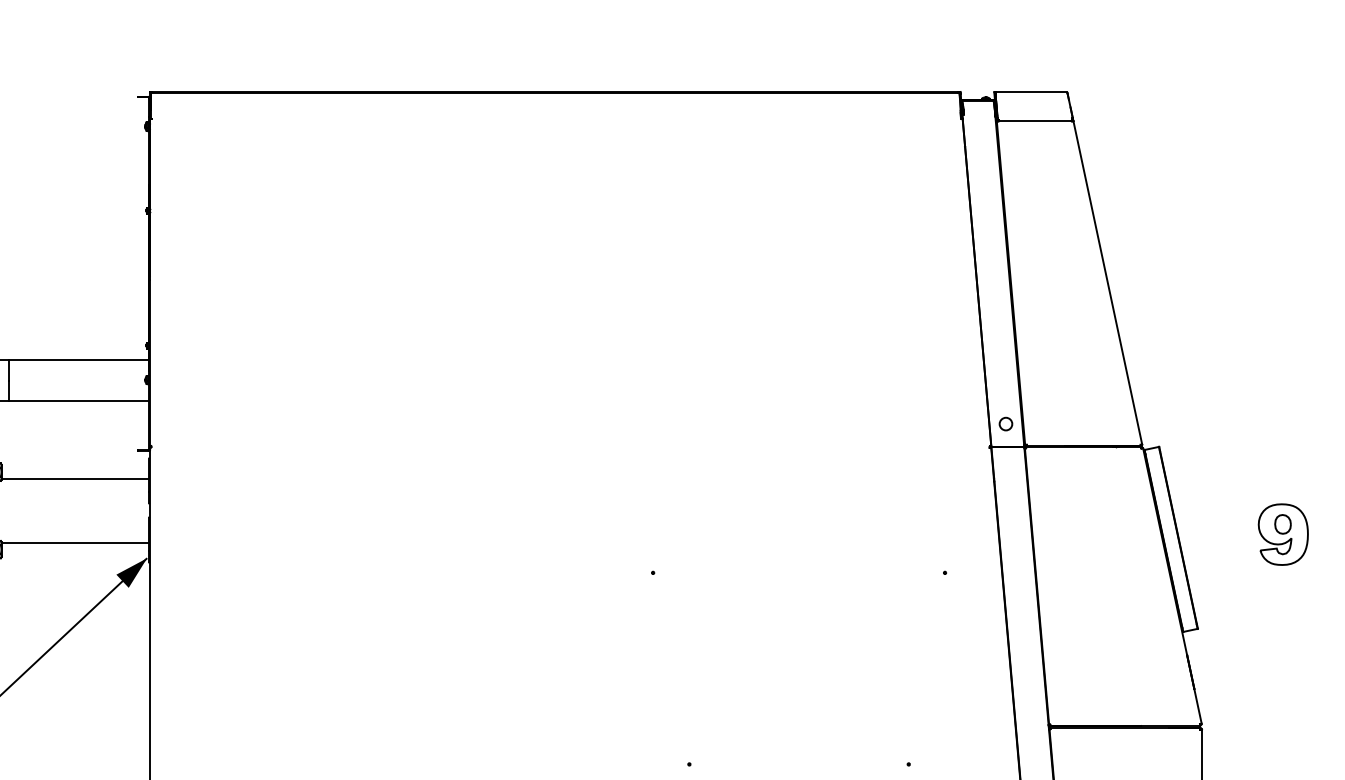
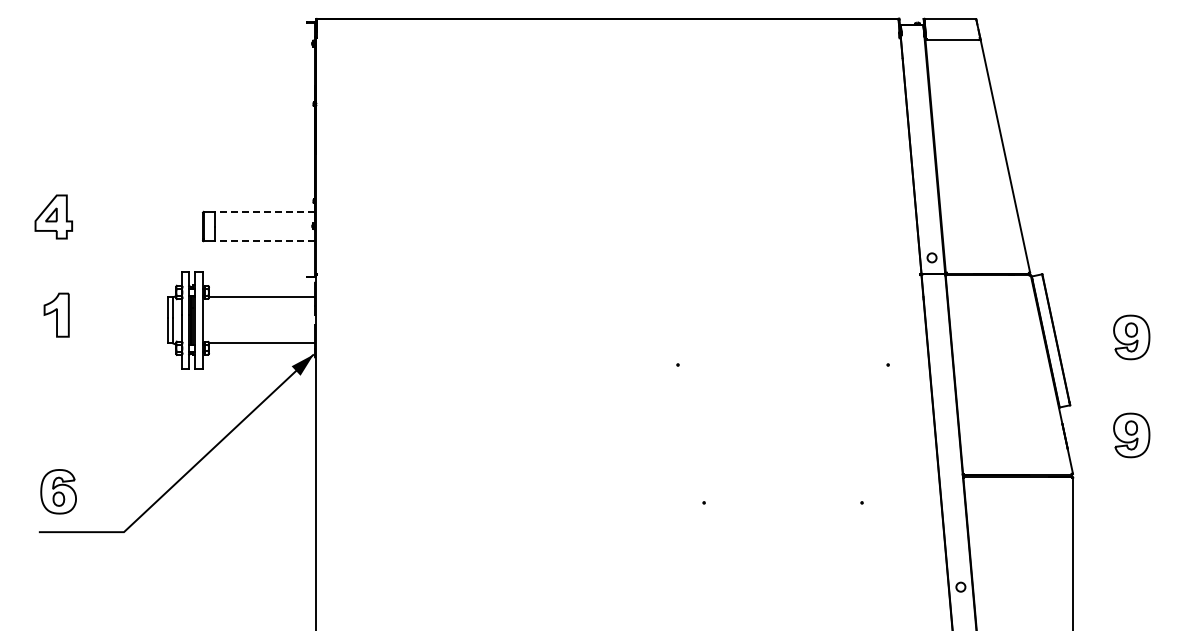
line: (78, 359) -> (264, 211), solid -> dashed
line: (78, 401) -> (264, 241), solid -> dashed
part: (1283, 670) -> (1131, 435), added

